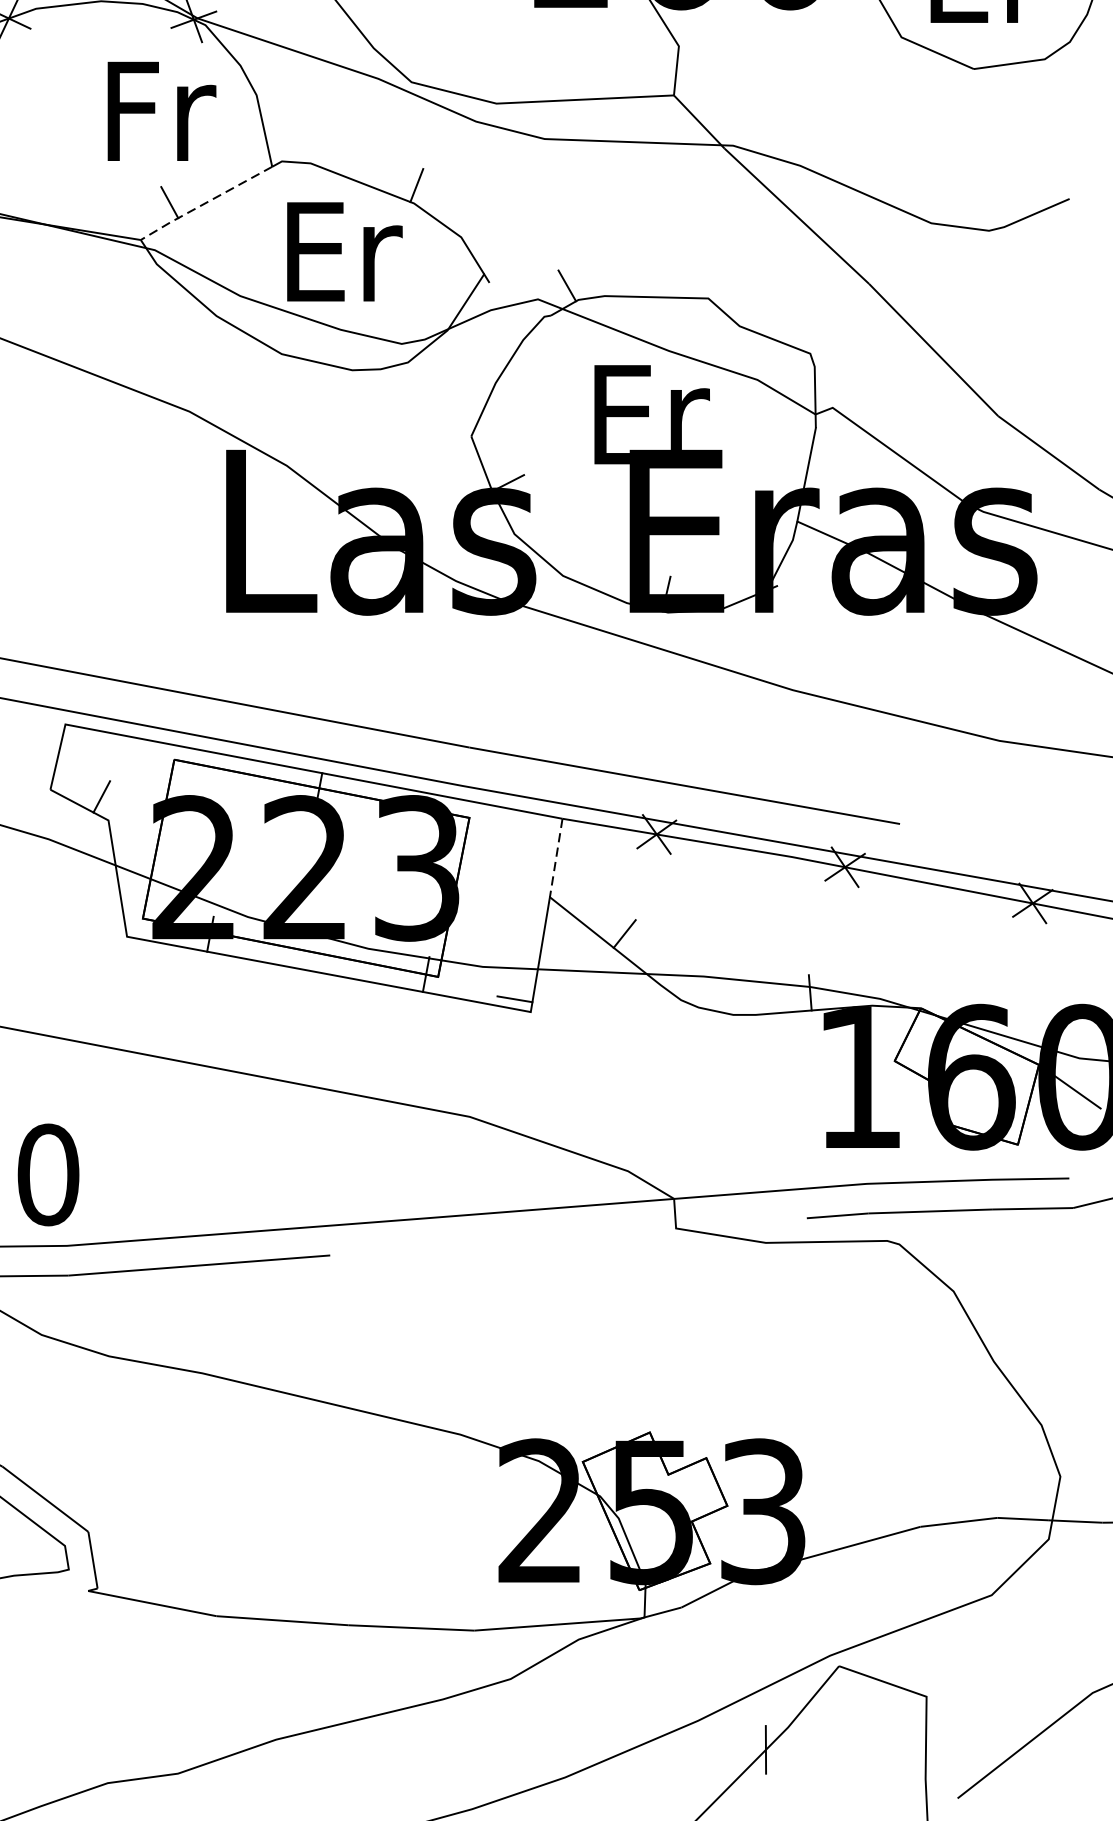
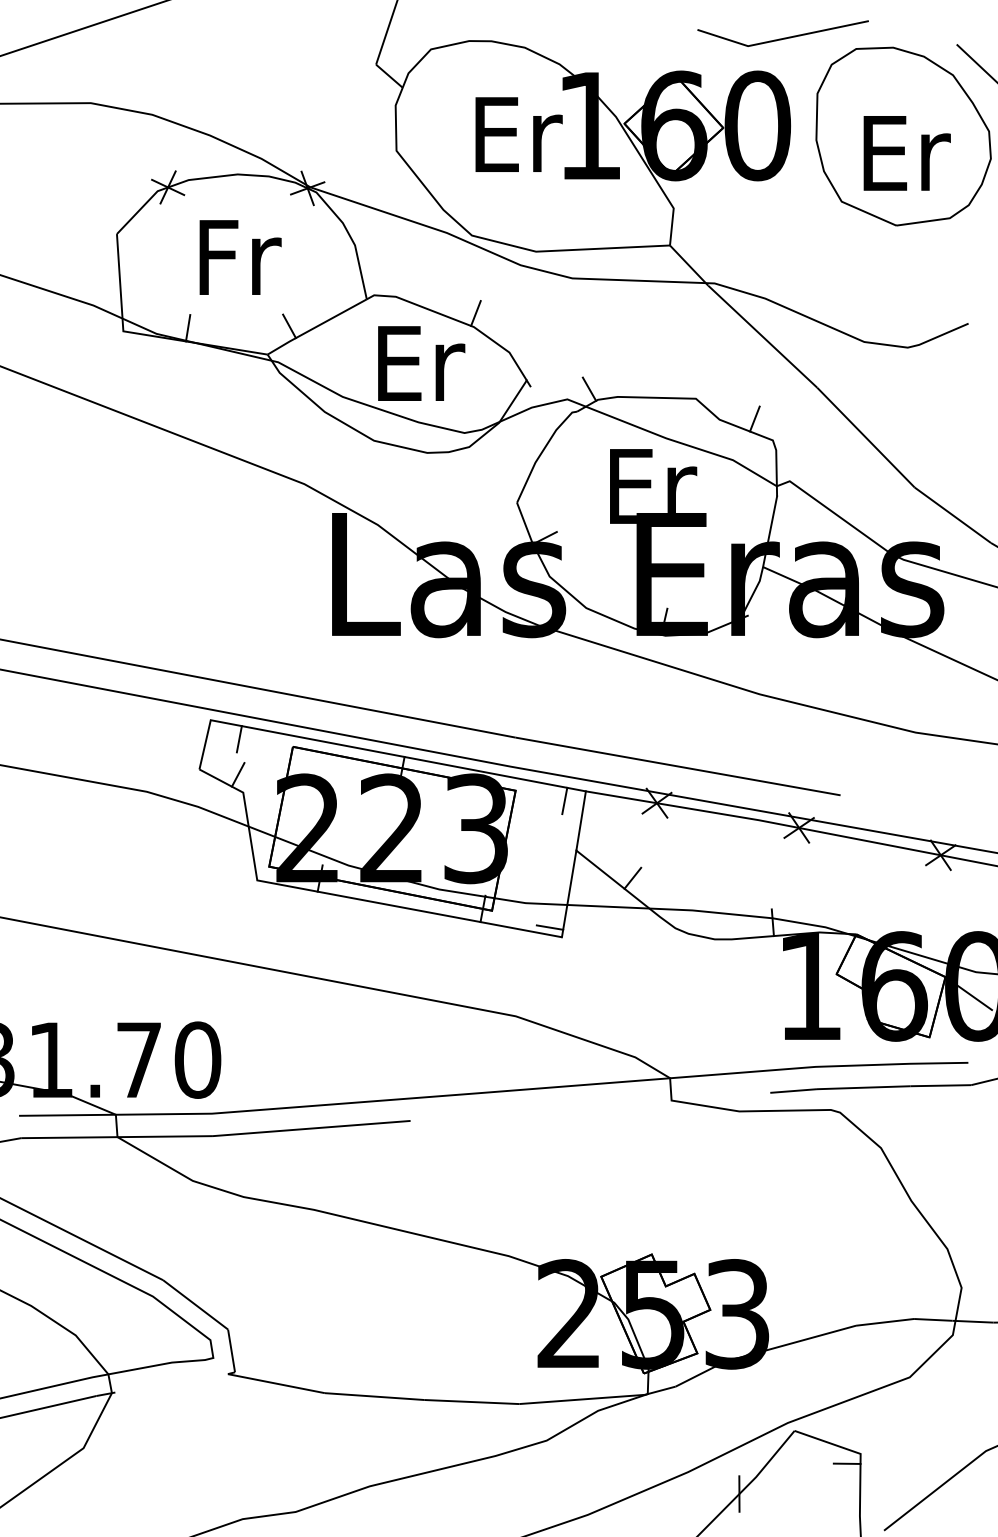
text: (161, 111) -> (240, 257), moved
line: (205, 204) -> (316, 327), dashed -> solid
line: (35, 205) -> (188, 328), added
line: (785, 324) -> (754, 418), added
line: (102, 750) -> (238, 739), added
line: (534, 830) -> (564, 800), added
line: (556, 857) -> (581, 820), dashed -> solid
line: (907, 1709) -> (846, 1463), added

